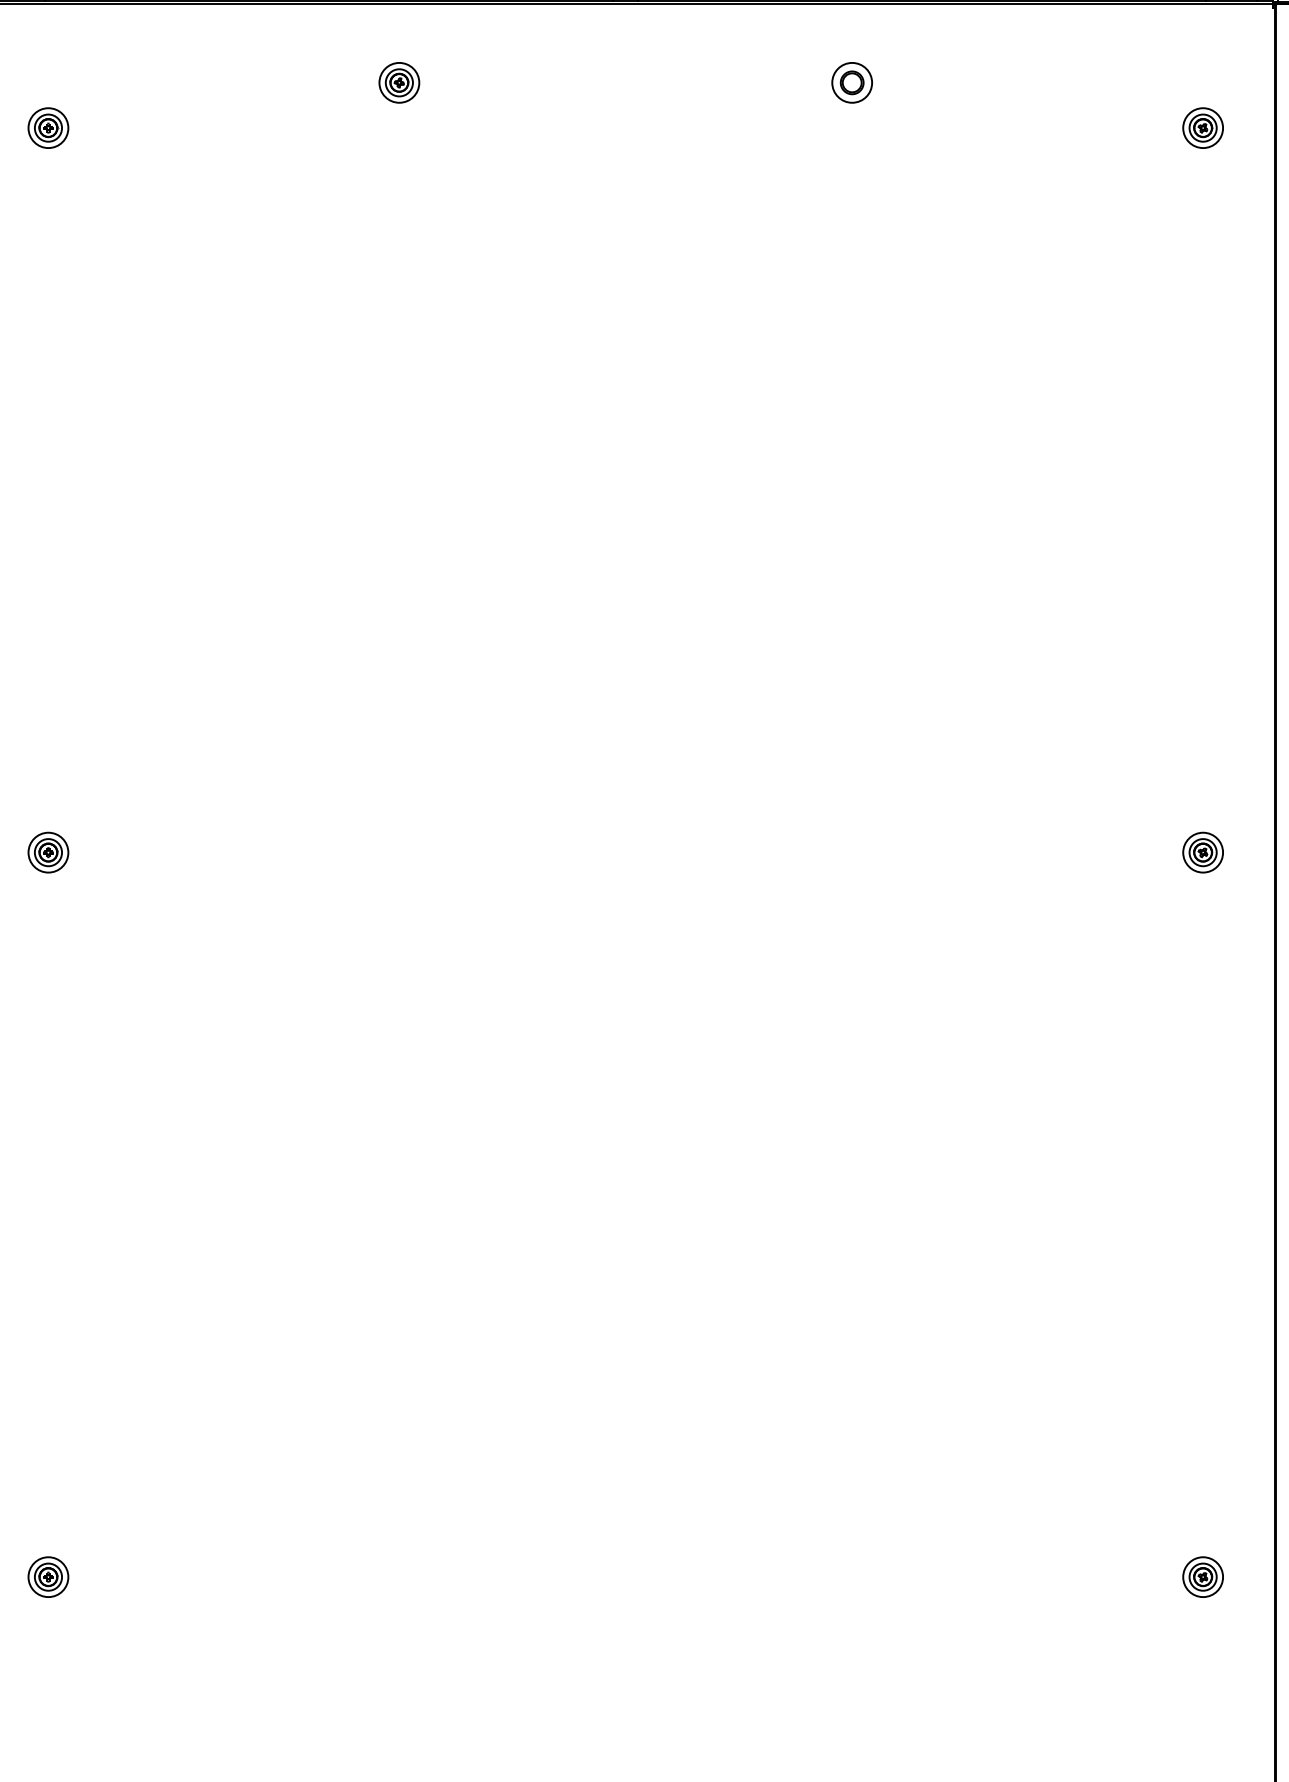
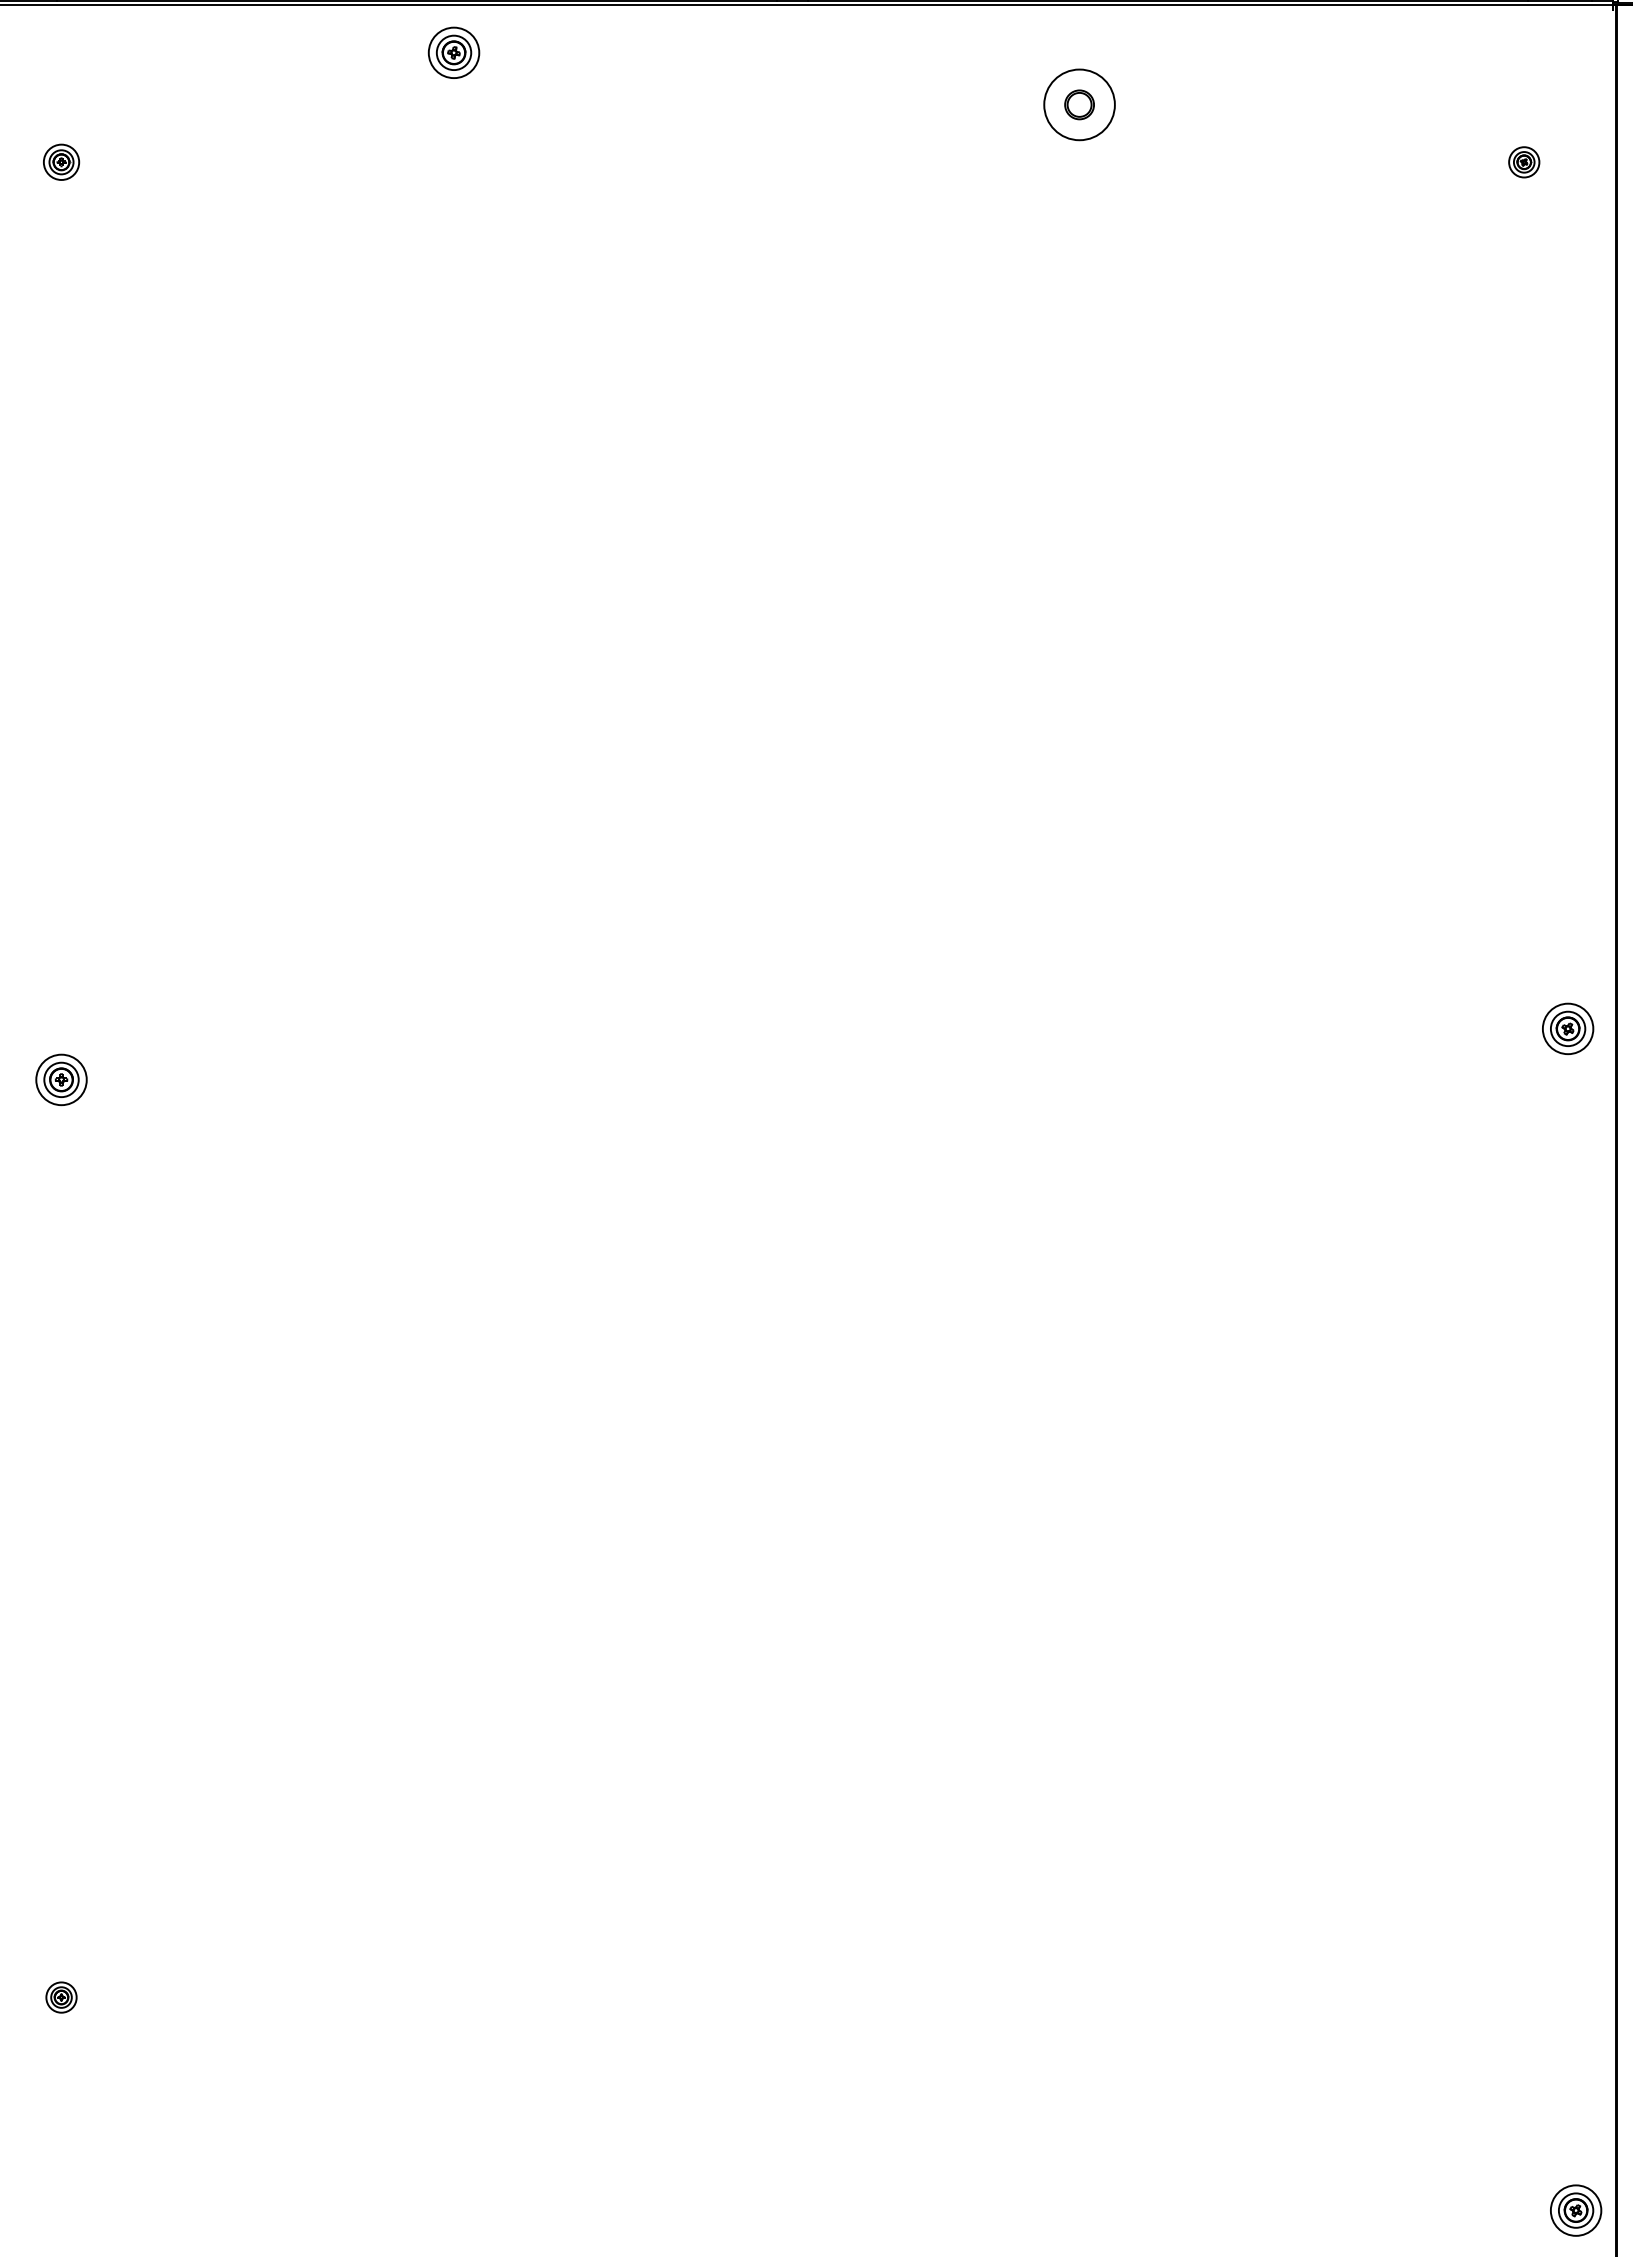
part: (398, 82) -> (453, 52), moved
circle: (852, 82) -> (1079, 104), size x1.4
part: (48, 128) -> (61, 162), size x0.7
part: (1203, 128) -> (1524, 162), size x0.6
part: (1203, 852) -> (1568, 1028), moved
part: (48, 1577) -> (61, 1997), size x0.6
part: (1203, 1577) -> (1576, 2210), moved

